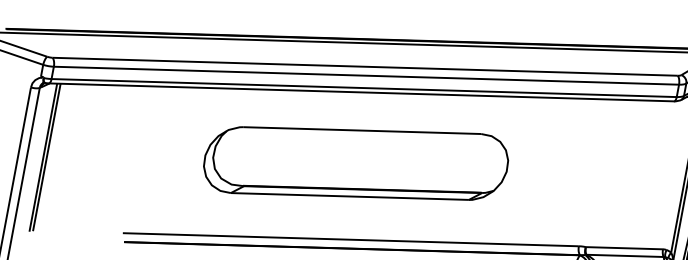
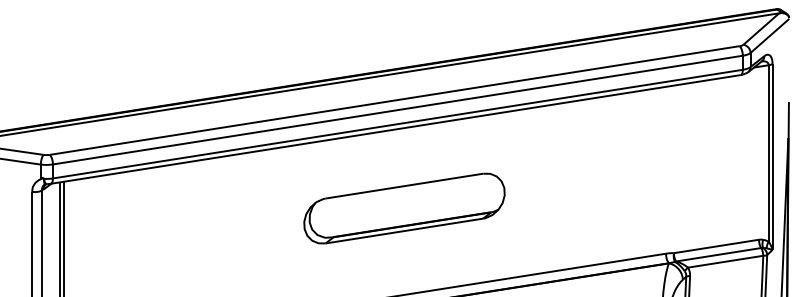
part: (356, 163) -> (404, 208), size x0.6

